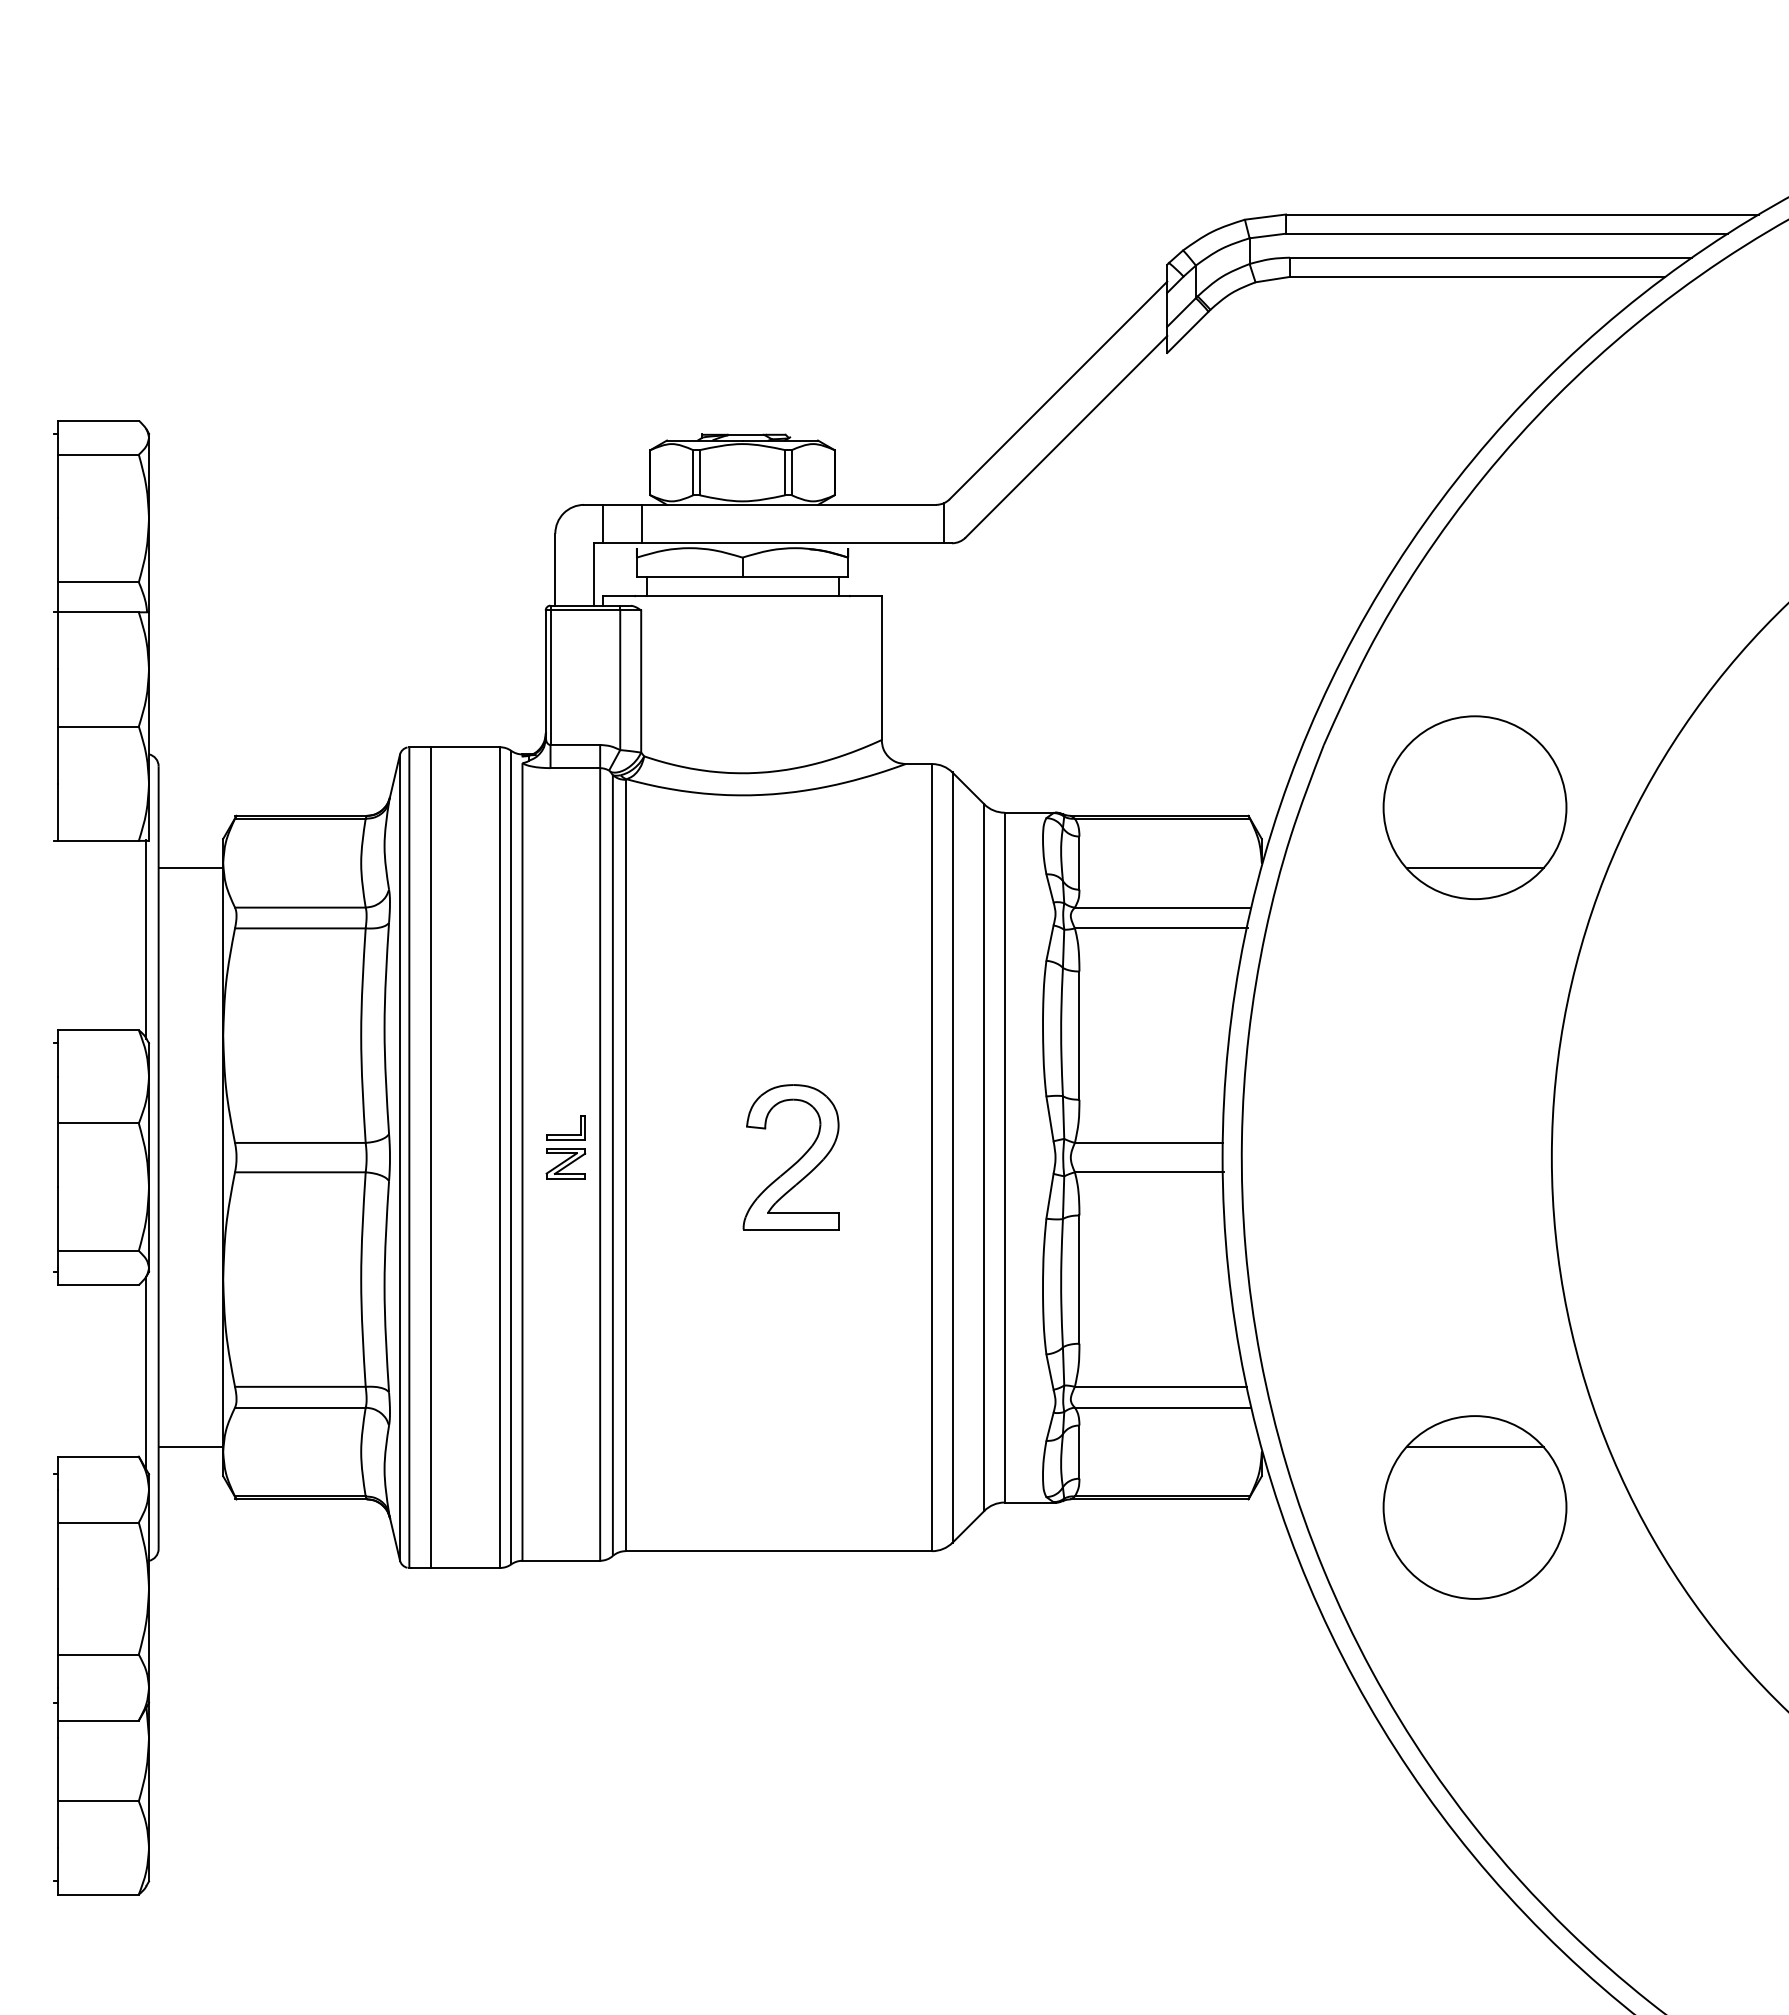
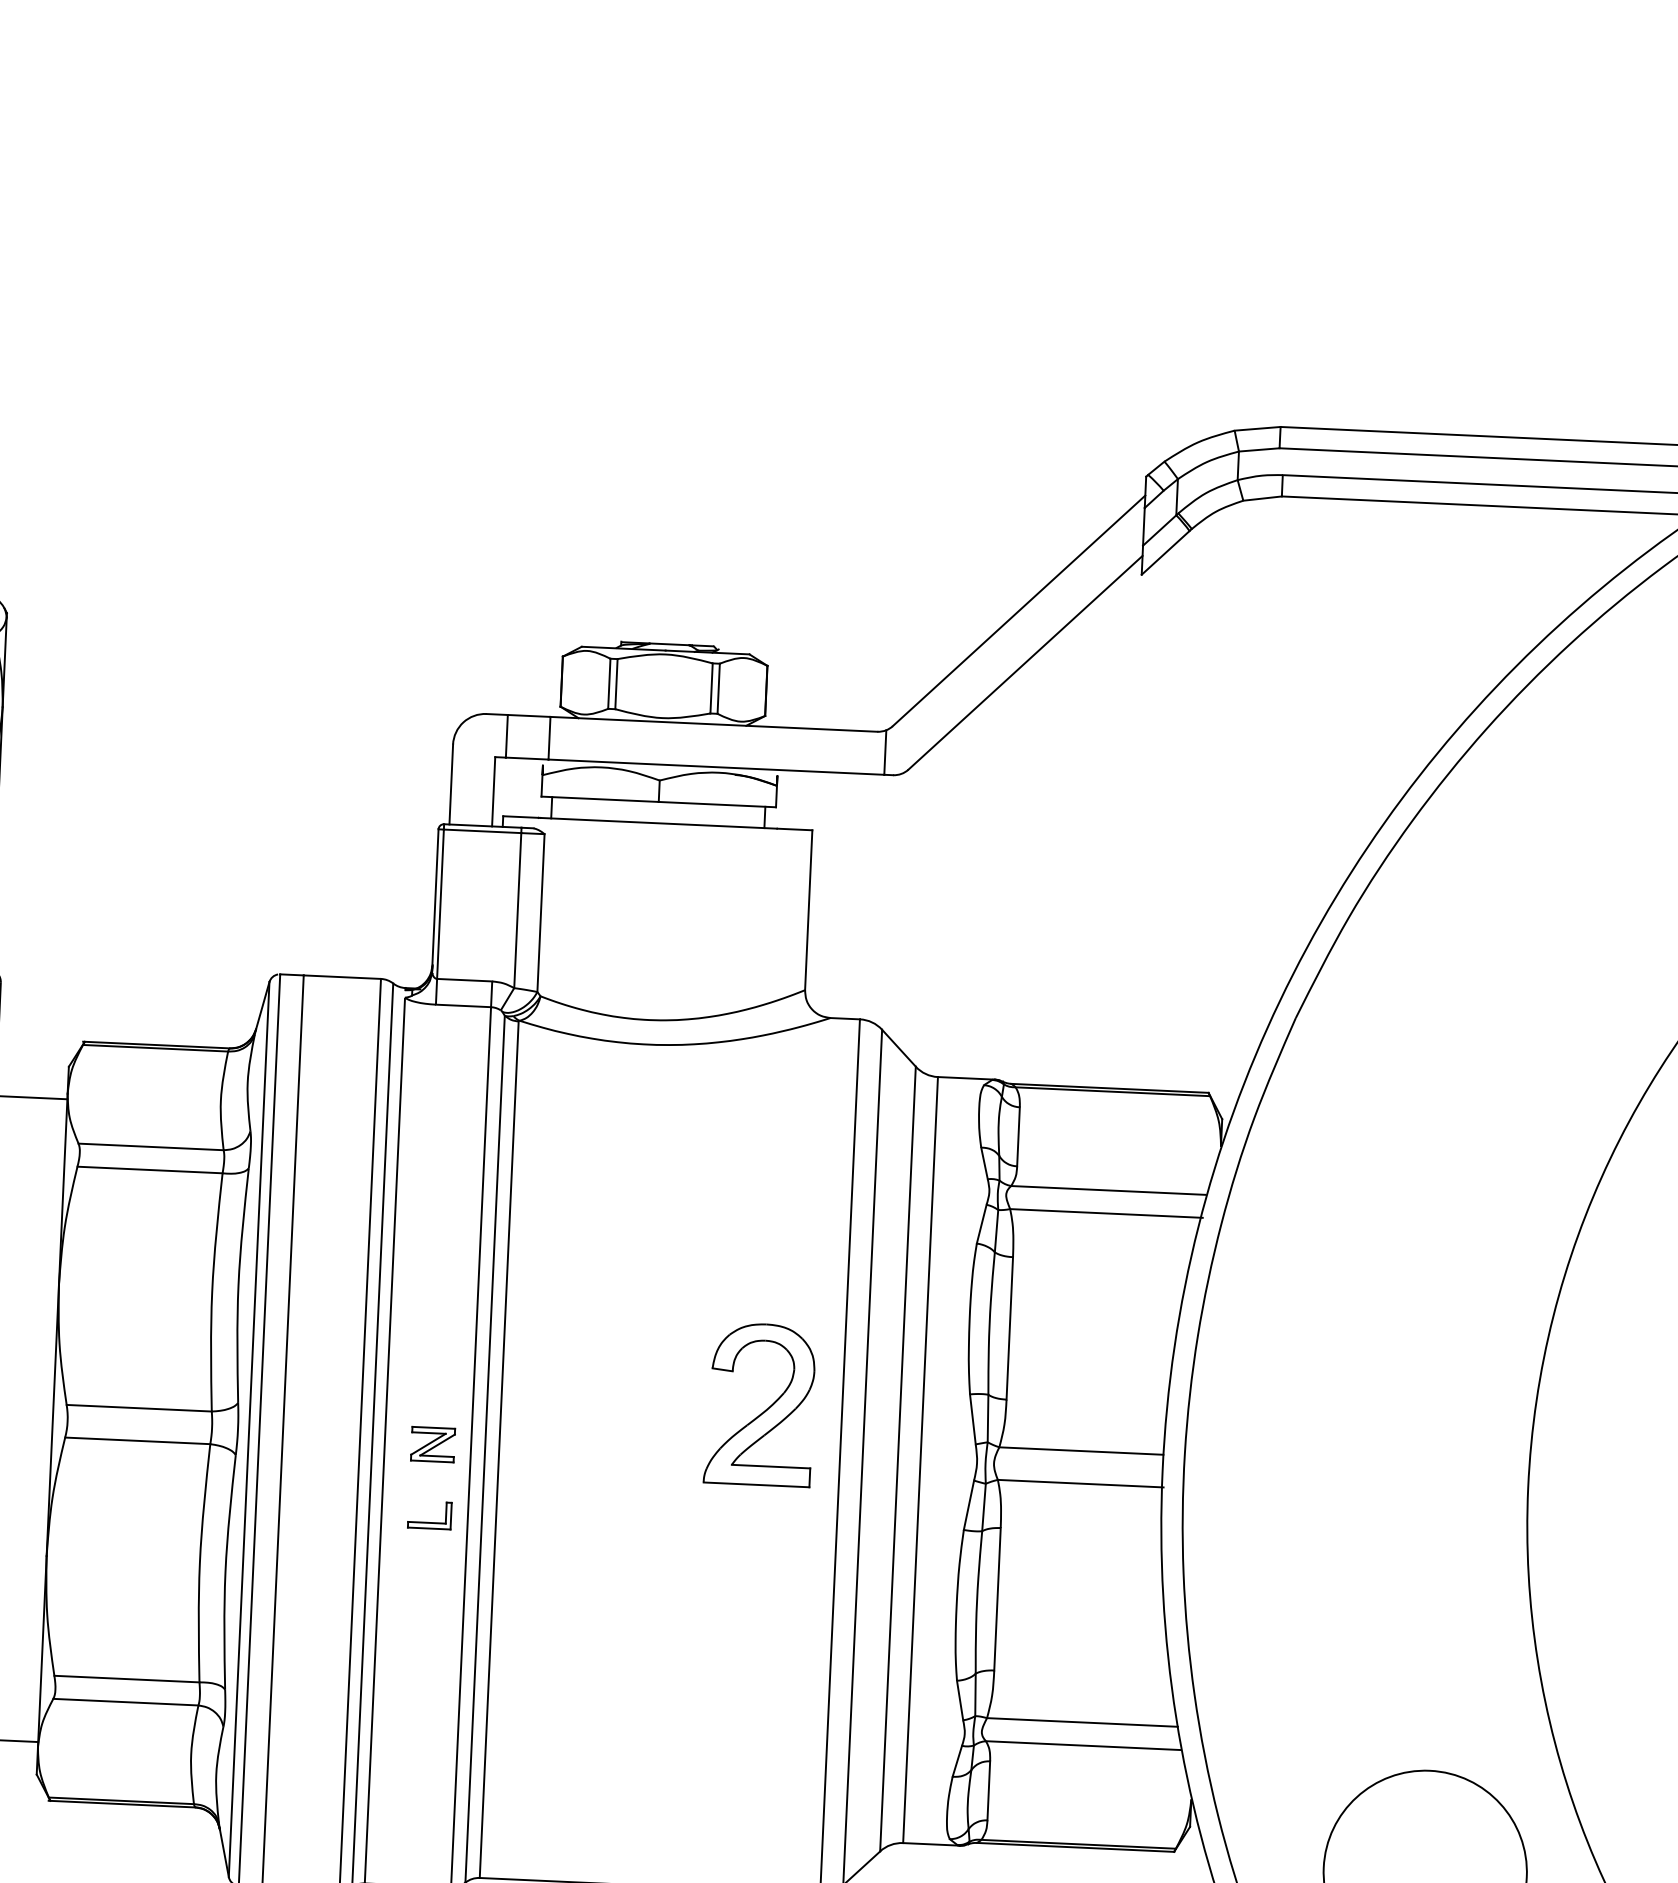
part: (1474, 807) -> (1459, 1094), removed
part: (565, 1134) -> (429, 1522), moved
part: (795, 1162) -> (764, 1410), moved
line: (1474, 1447) -> (1427, 1805), removed

